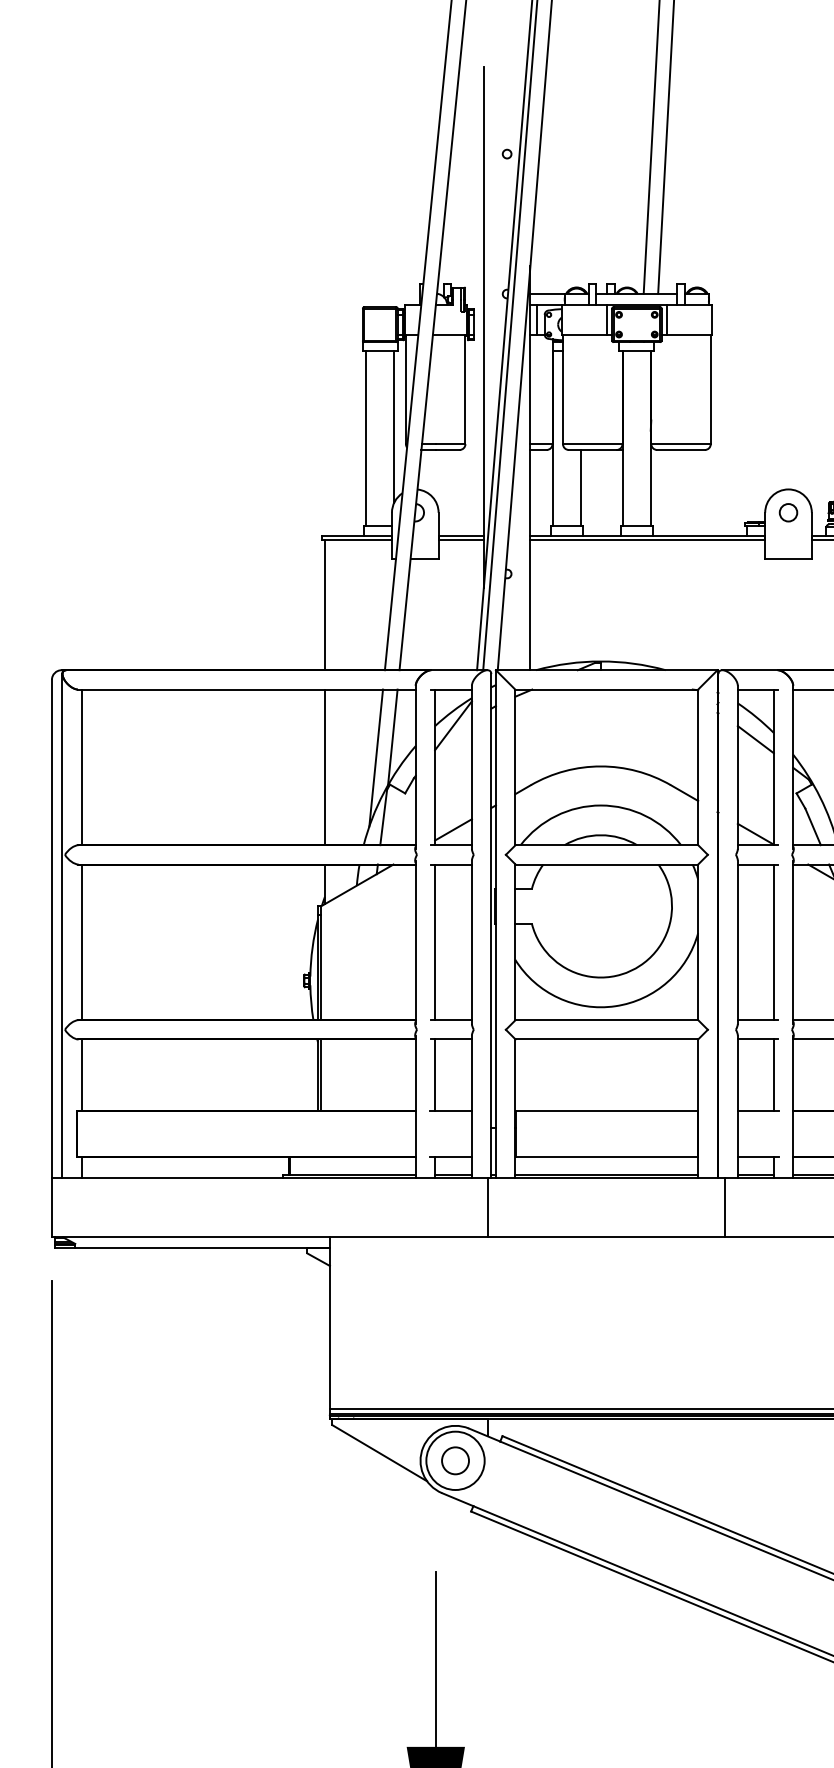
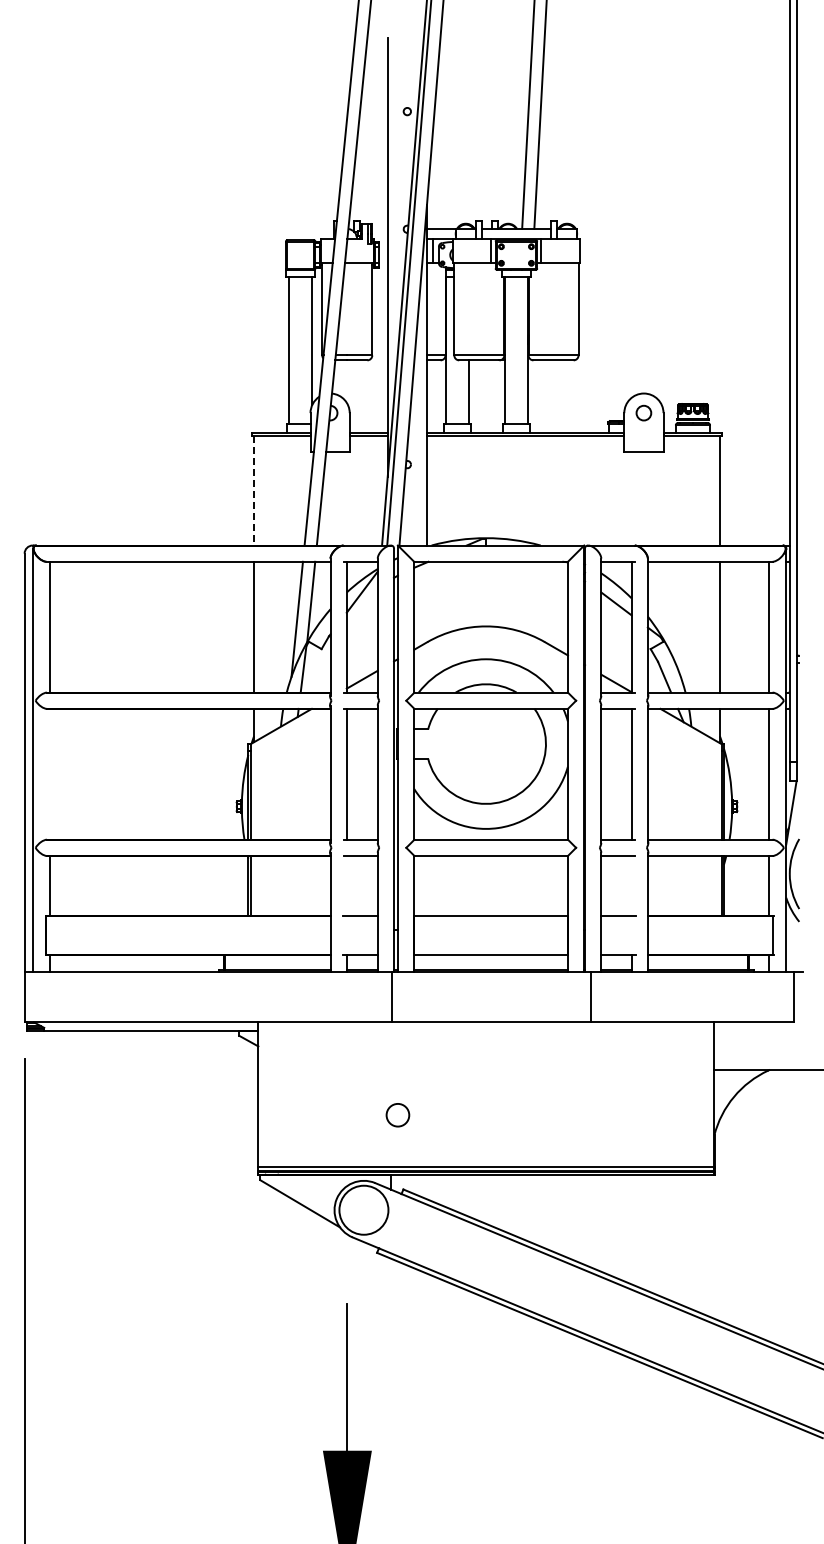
line: (325, 604) -> (254, 490), solid -> dashed
line: (81, 941) -> (49, 773), removed
line: (434, 1074) -> (346, 885), removed
line: (773, 1074) -> (631, 885), removed
circle: (454, 1461) -> (397, 1115), moved

